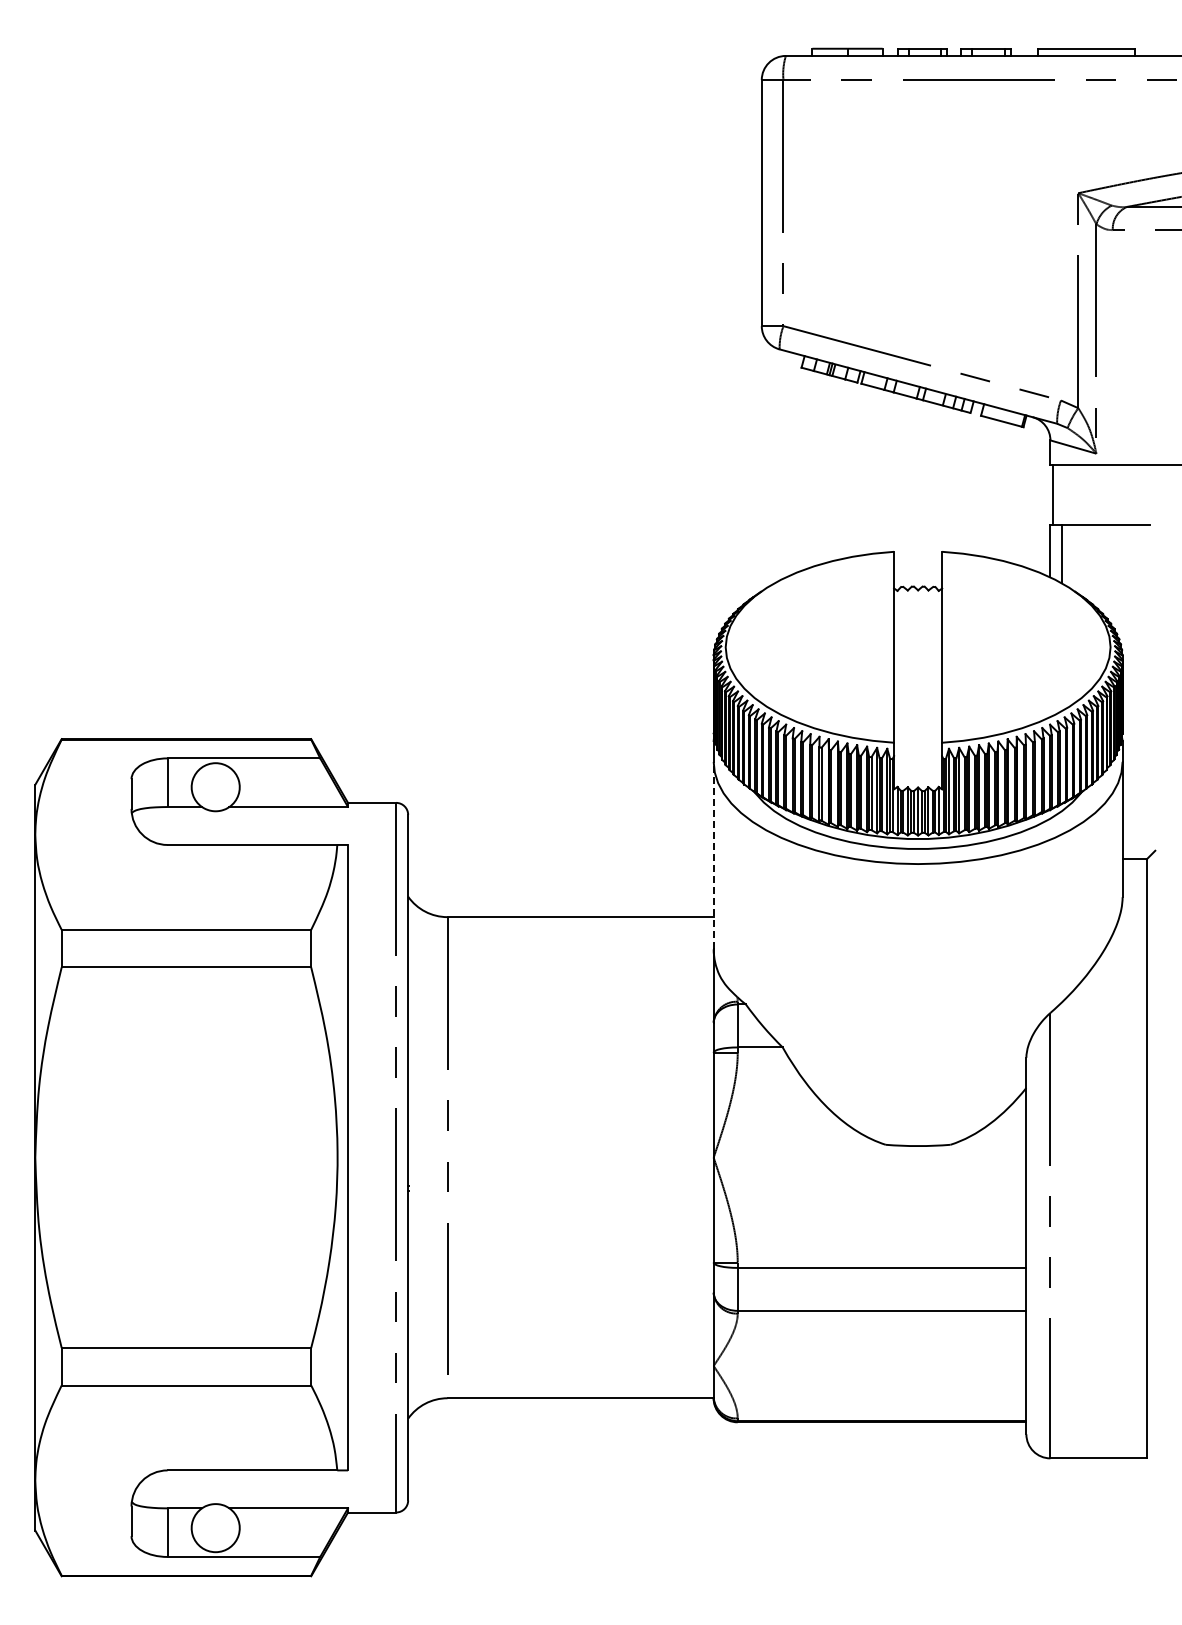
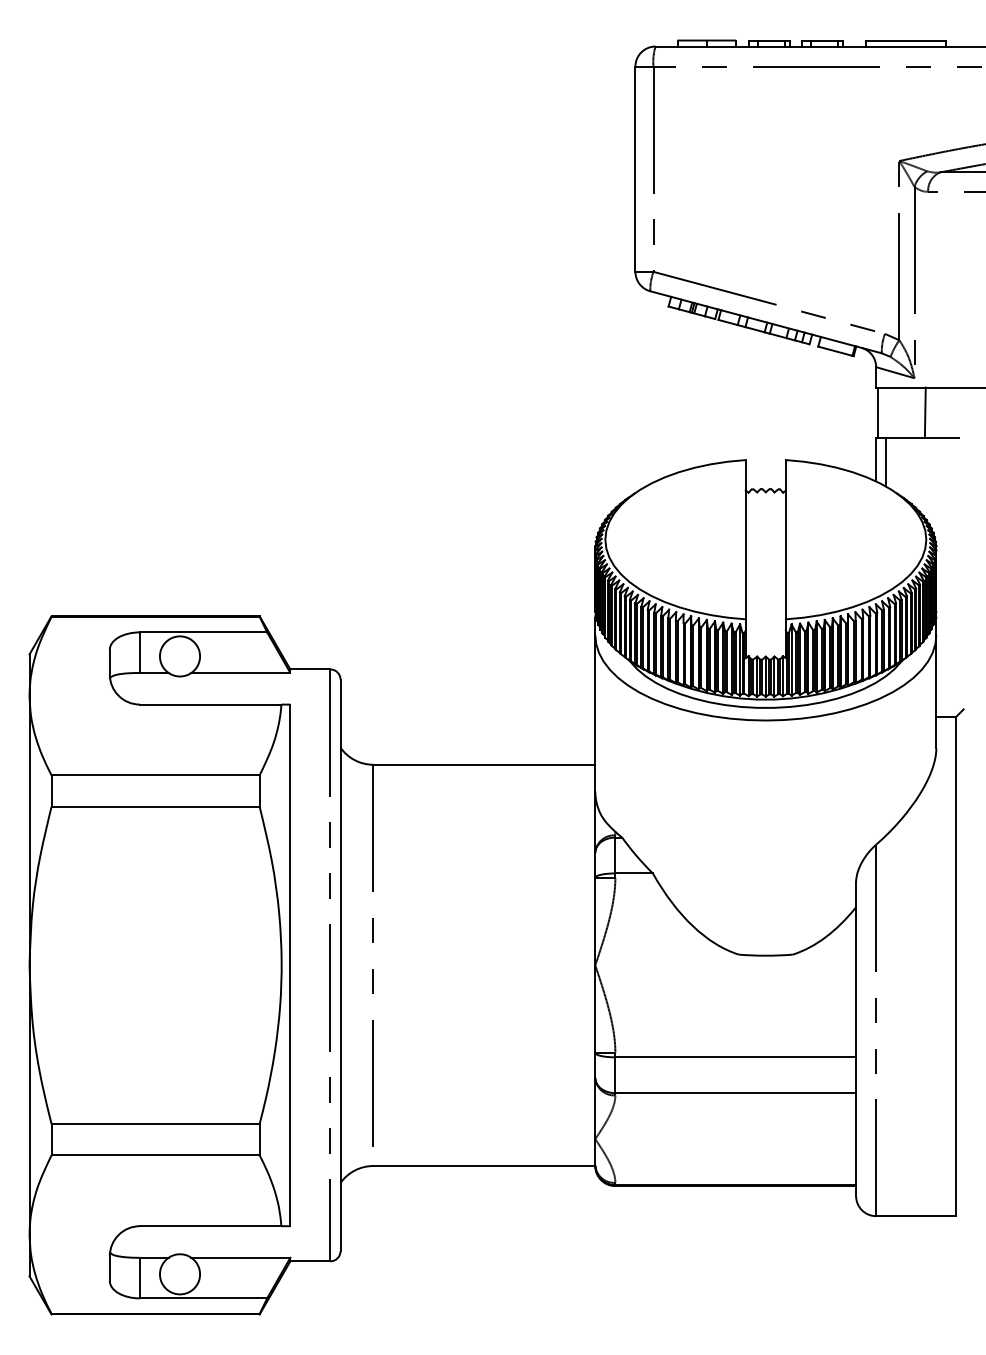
line: (1108, 494) -> (924, 412), added
line: (713, 855) -> (595, 713), dashed -> solid

